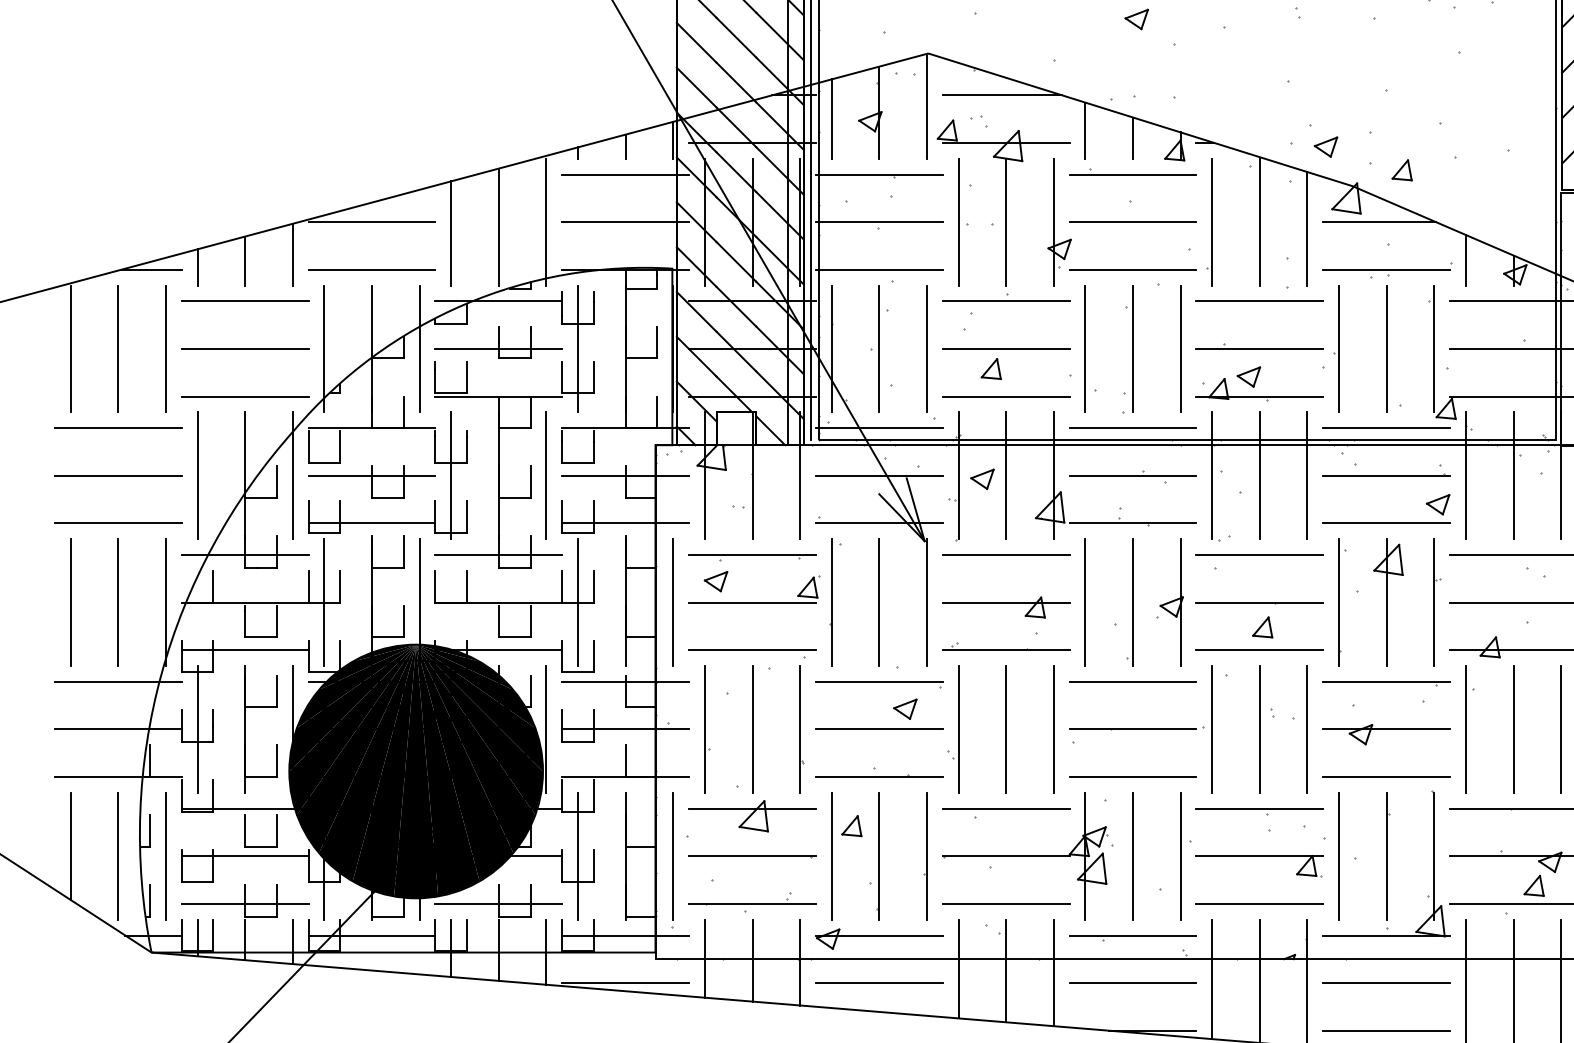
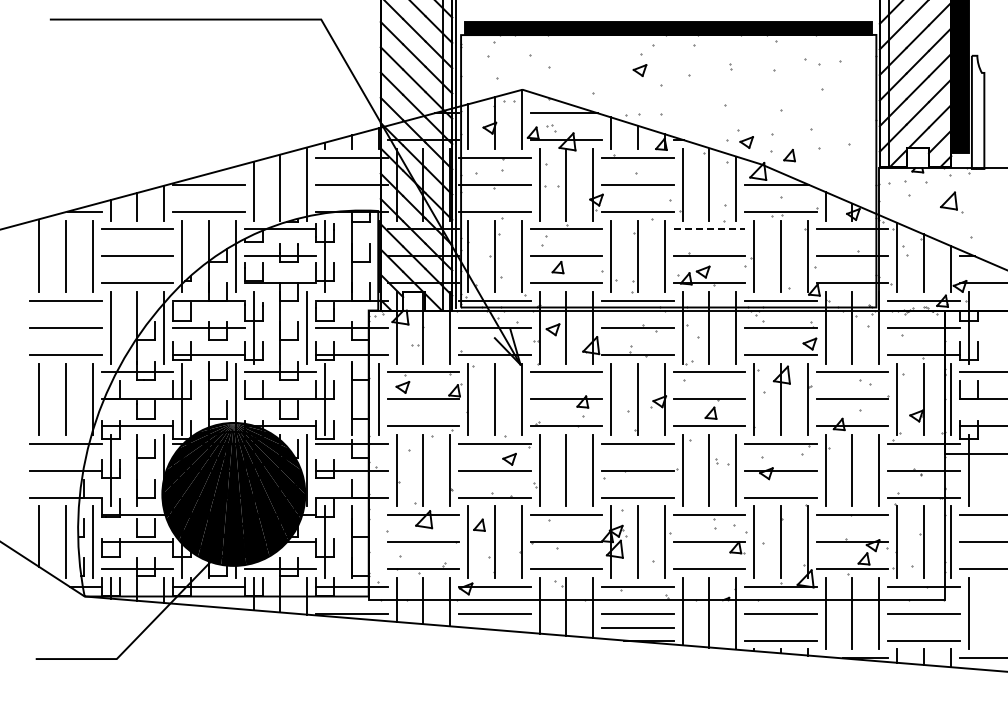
line: (1260, 301) -> (709, 229), solid -> dashed
line: (672, 854) -> (378, 541), removed
line: (1132, 1007) -> (637, 627), added

